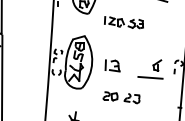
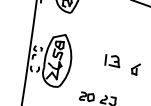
part: (123, 22) -> (105, 24), removed
part: (112, 65) -> (112, 60), moved
line: (150, 77) -> (128, 80), removed

